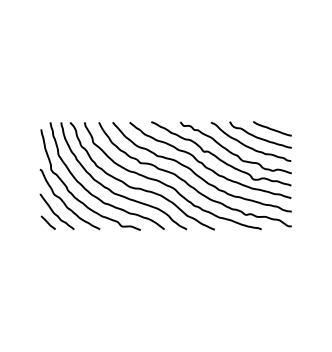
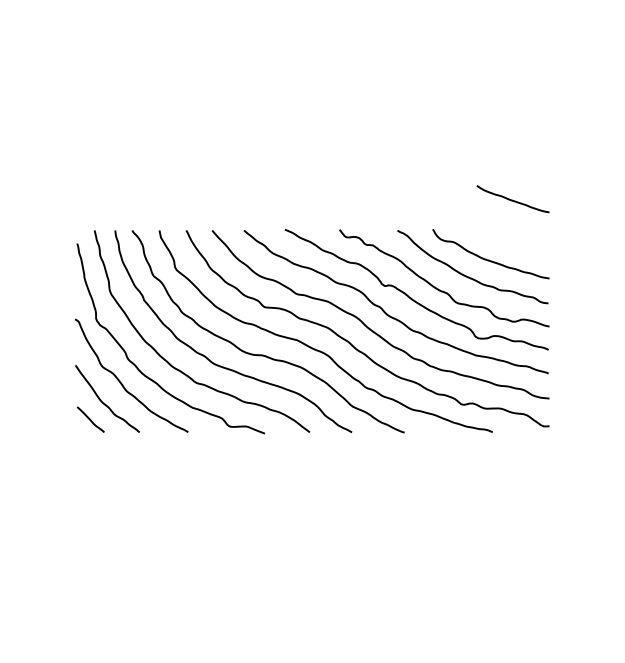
line: (272, 128) -> (513, 198), moved

